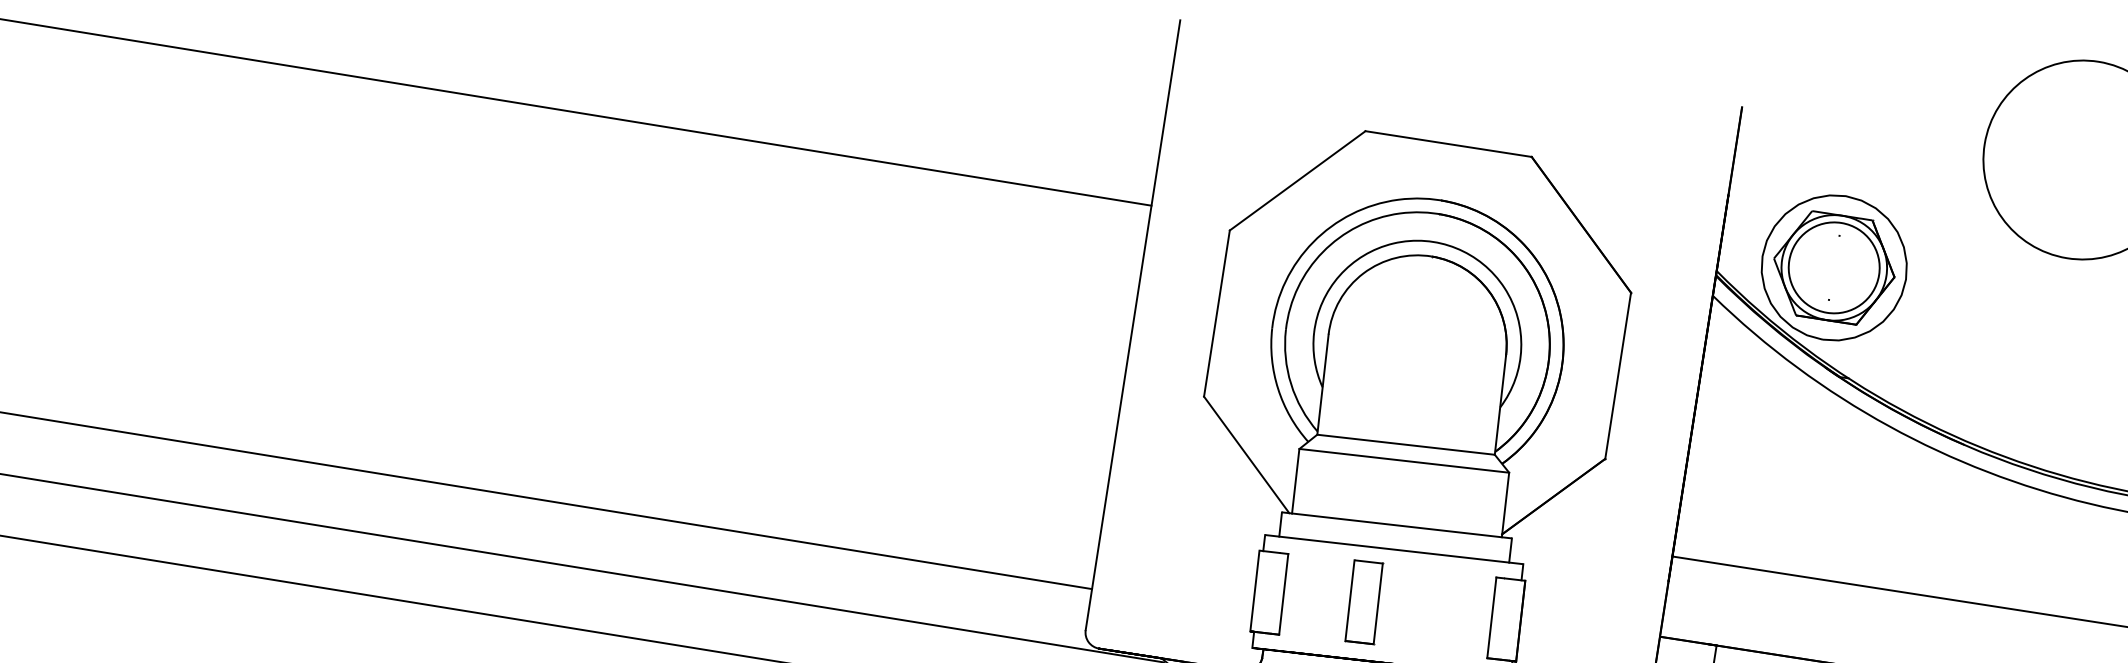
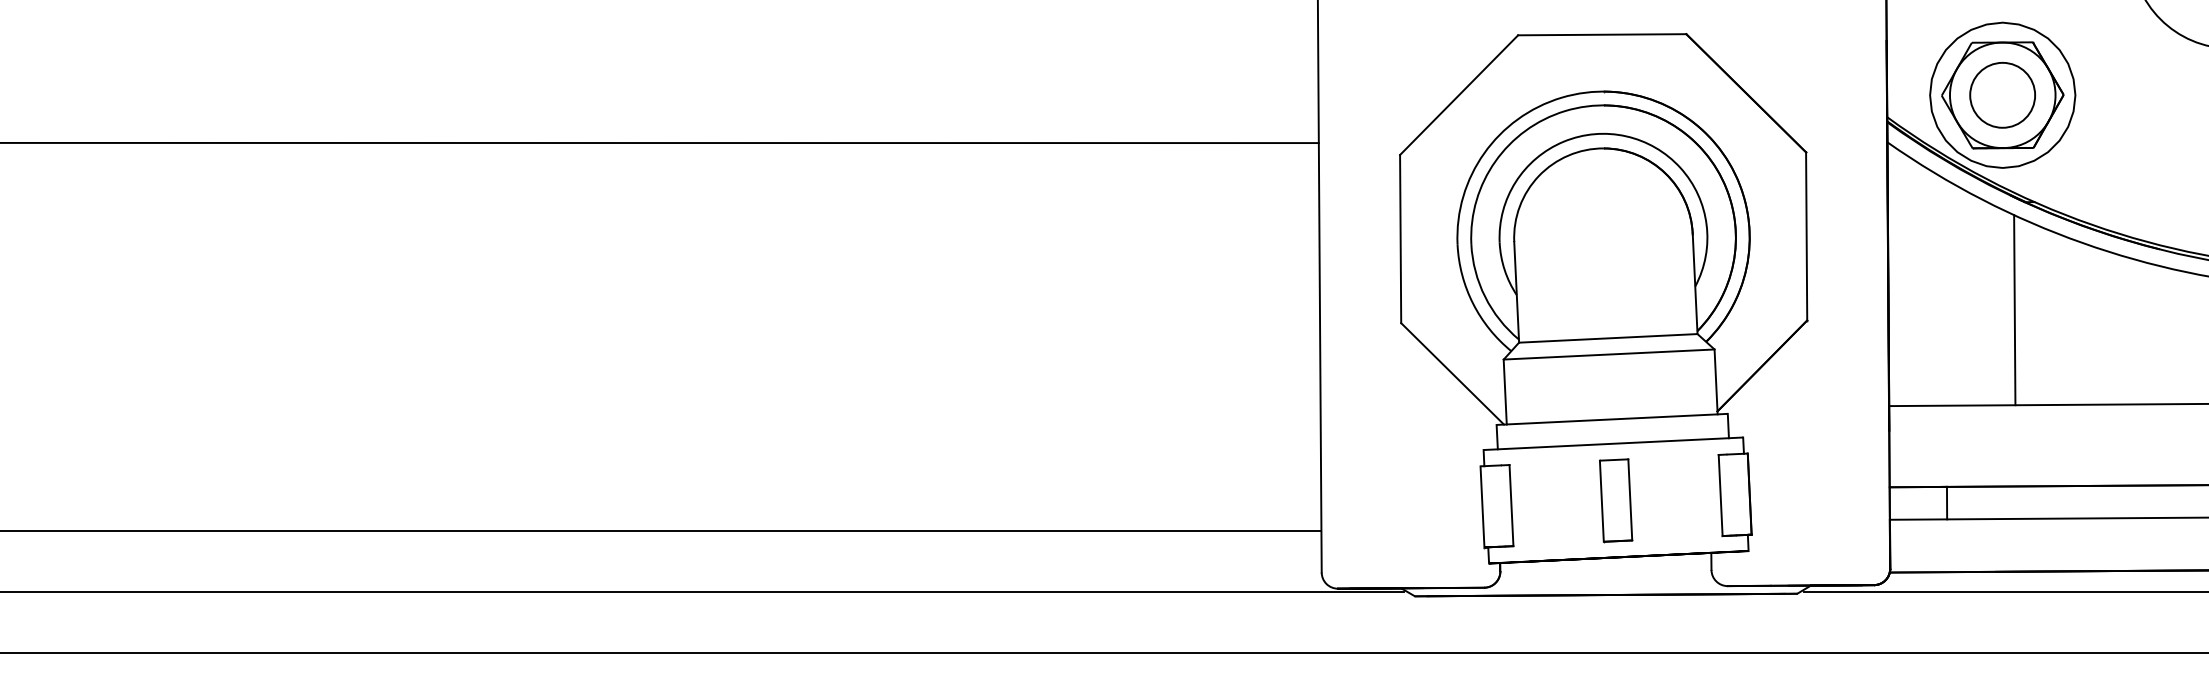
circle: (1834, 267) -> (2002, 94), size x0.71
line: (1811, 482) -> (2014, 310), added
part: (1364, 602) -> (1616, 500), moved

